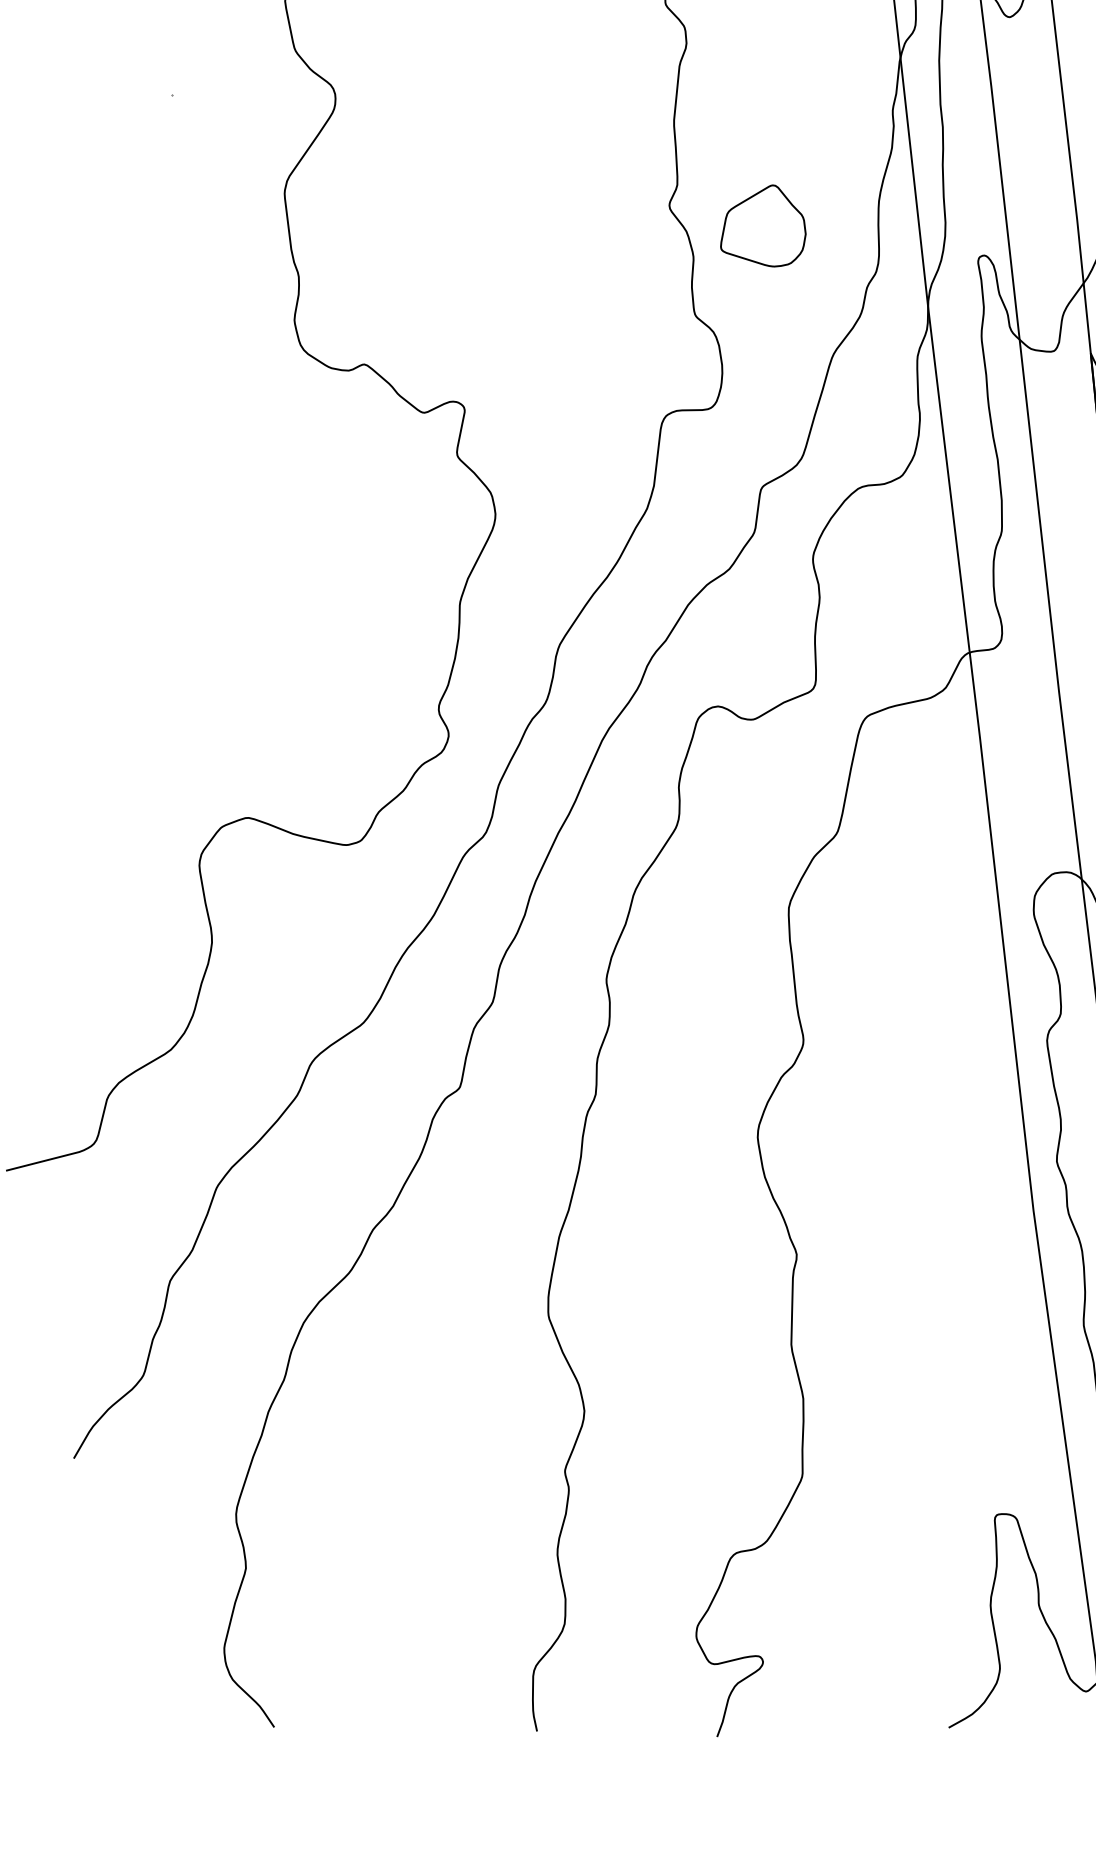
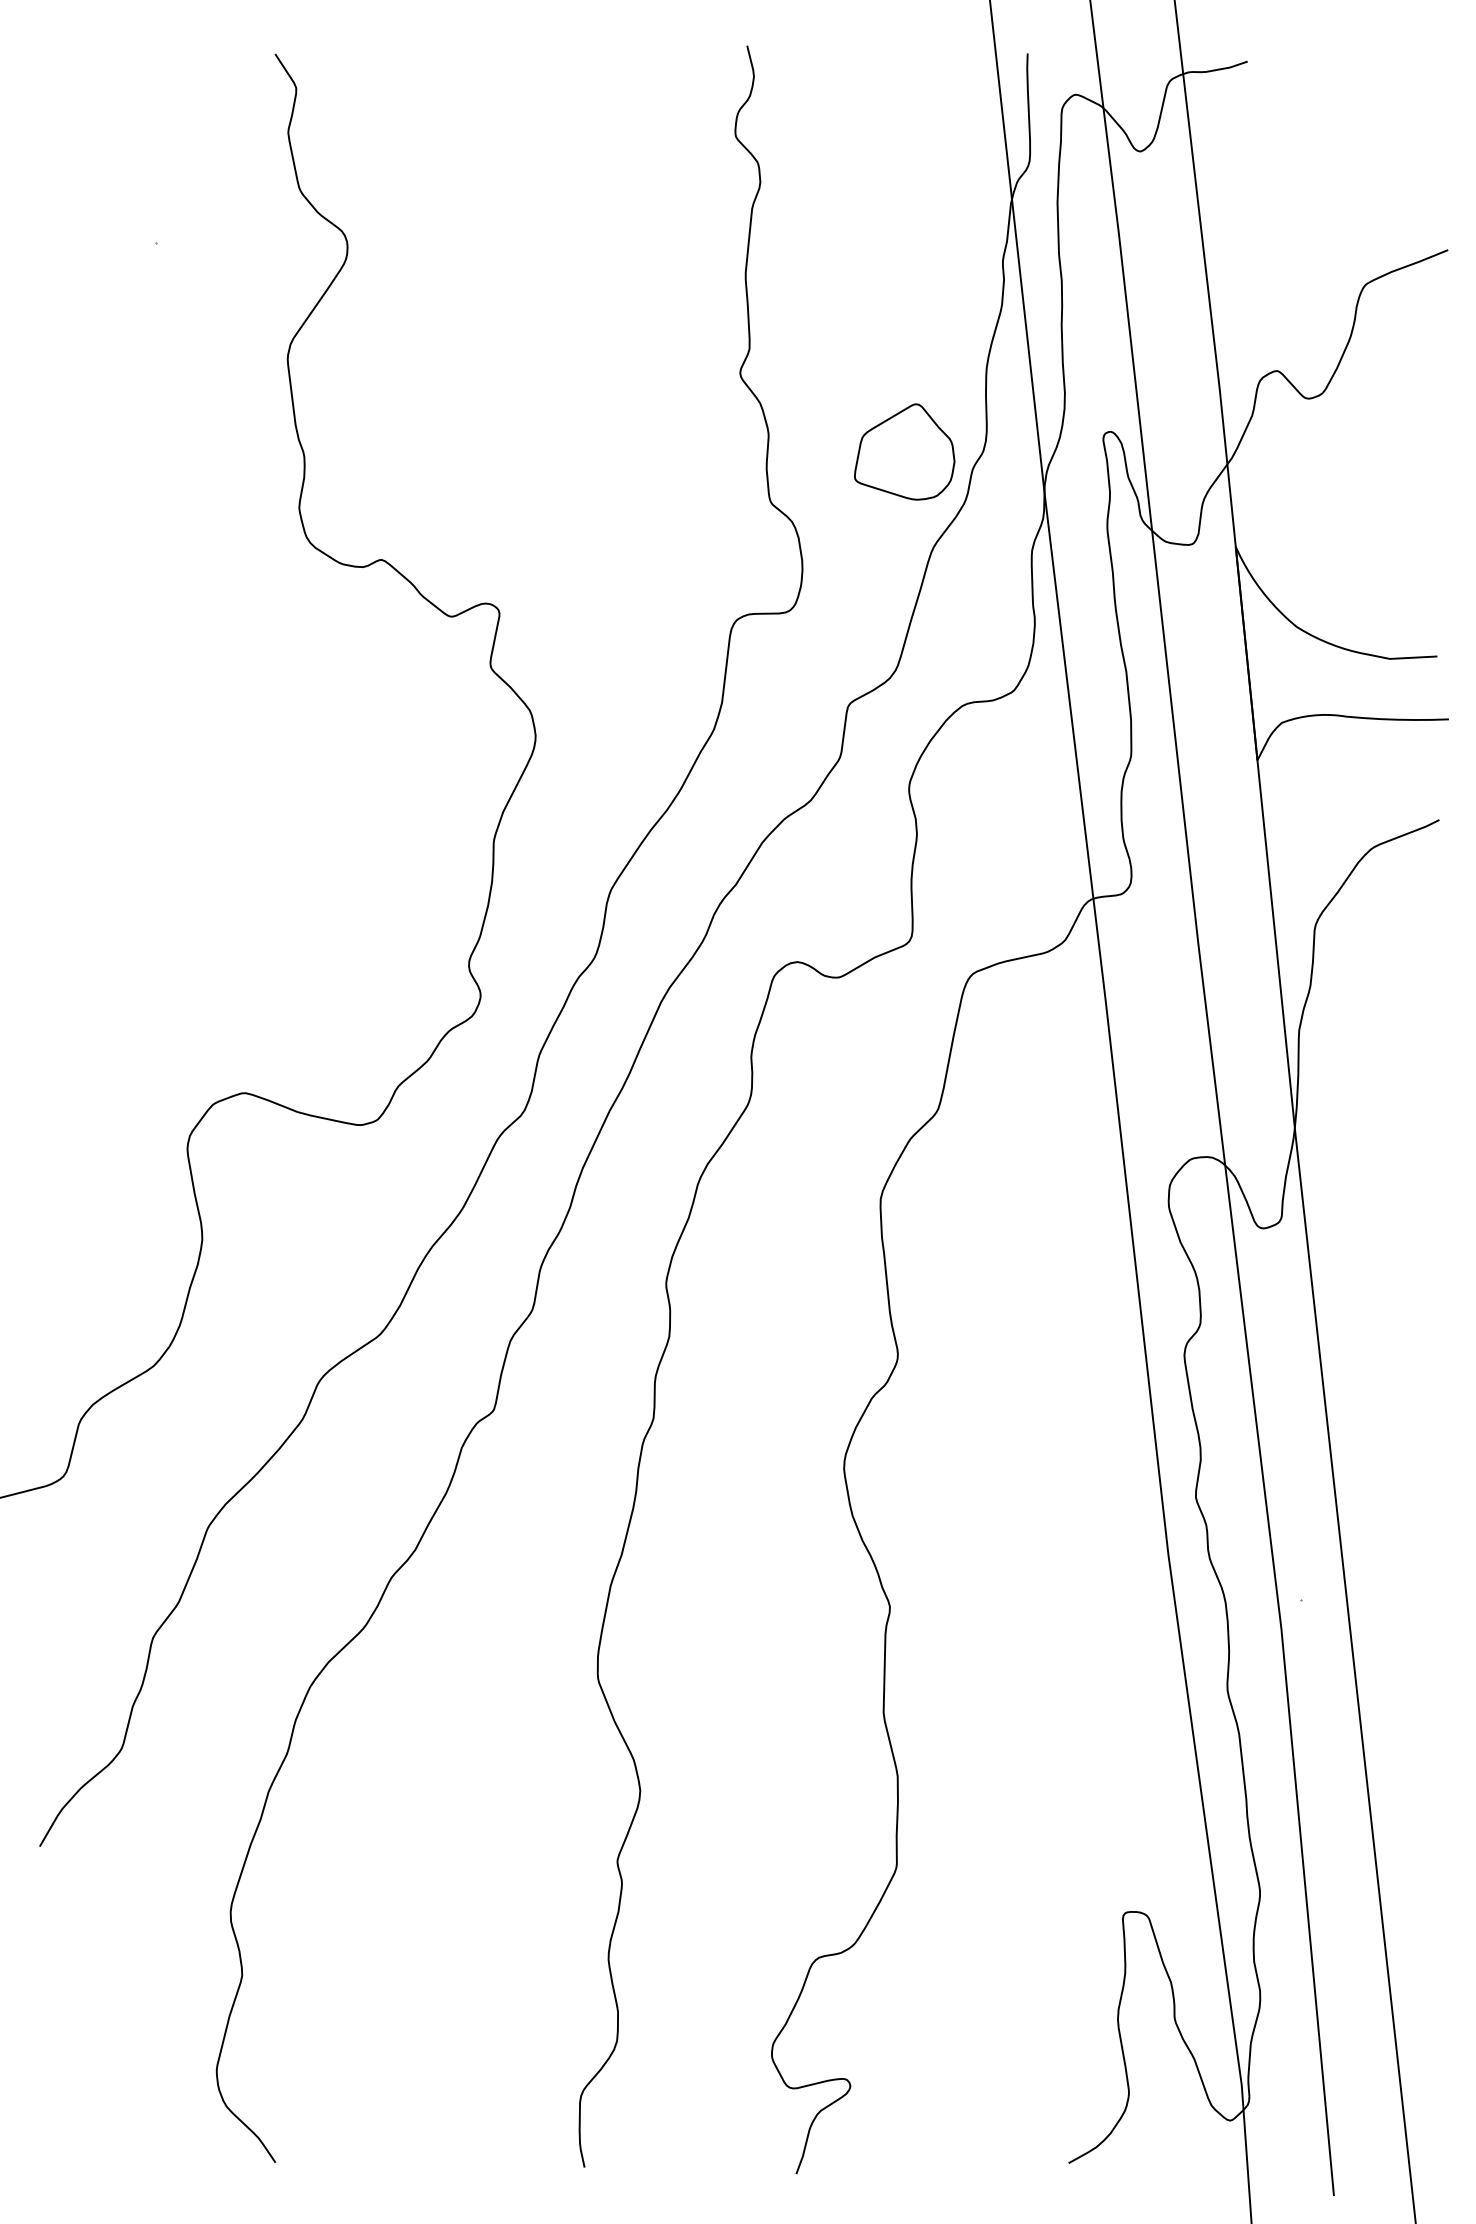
part: (763, 225) -> (904, 451), moved

